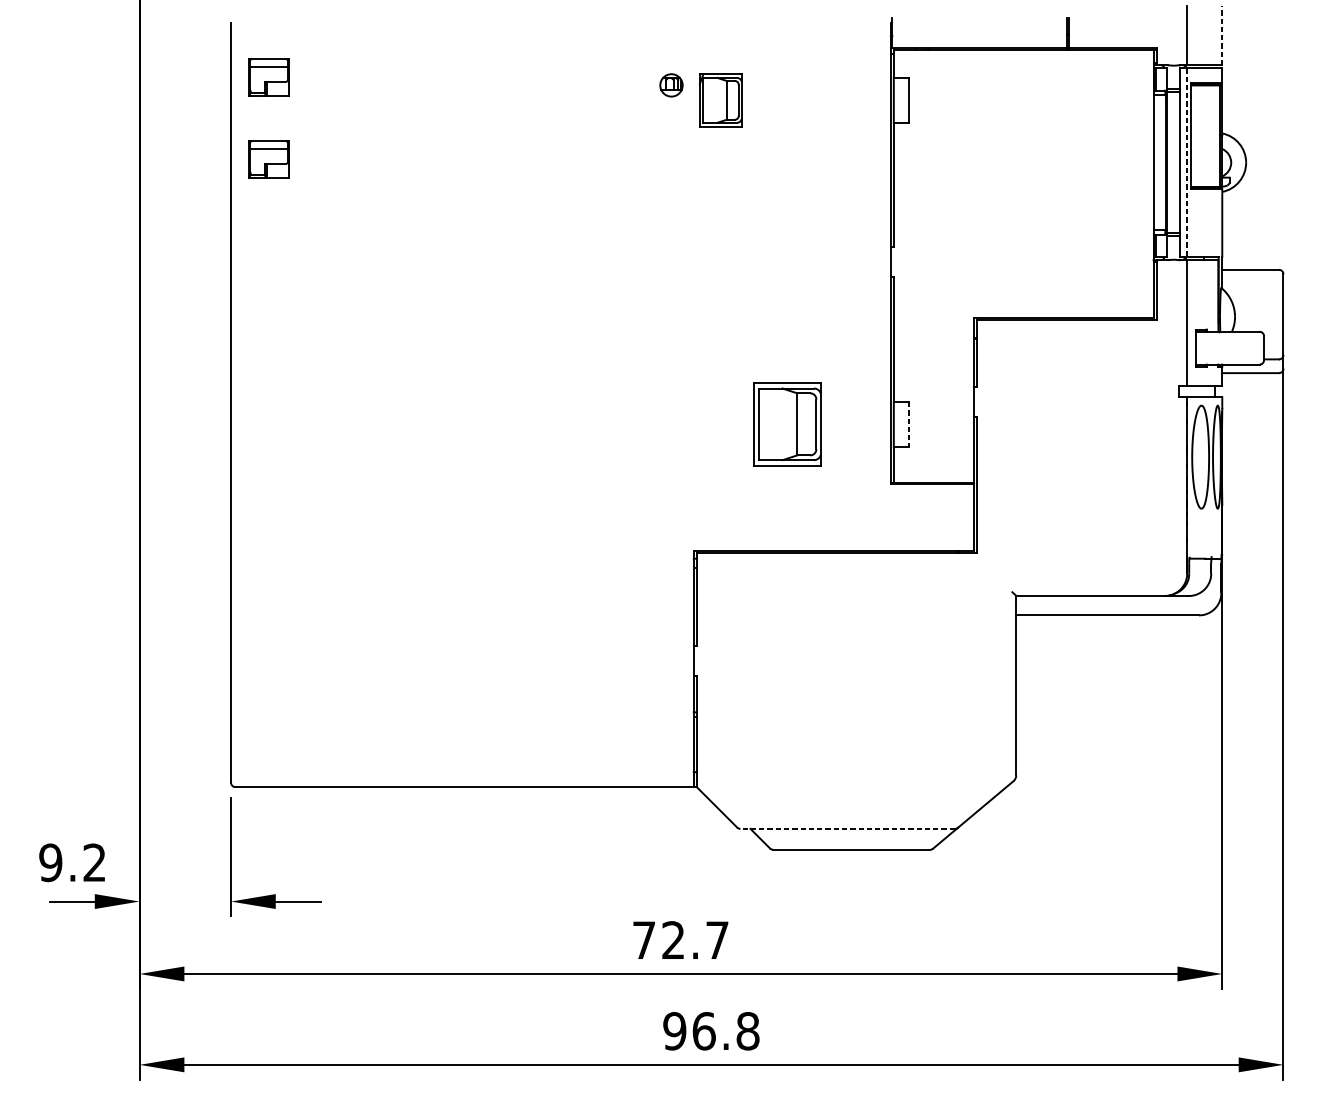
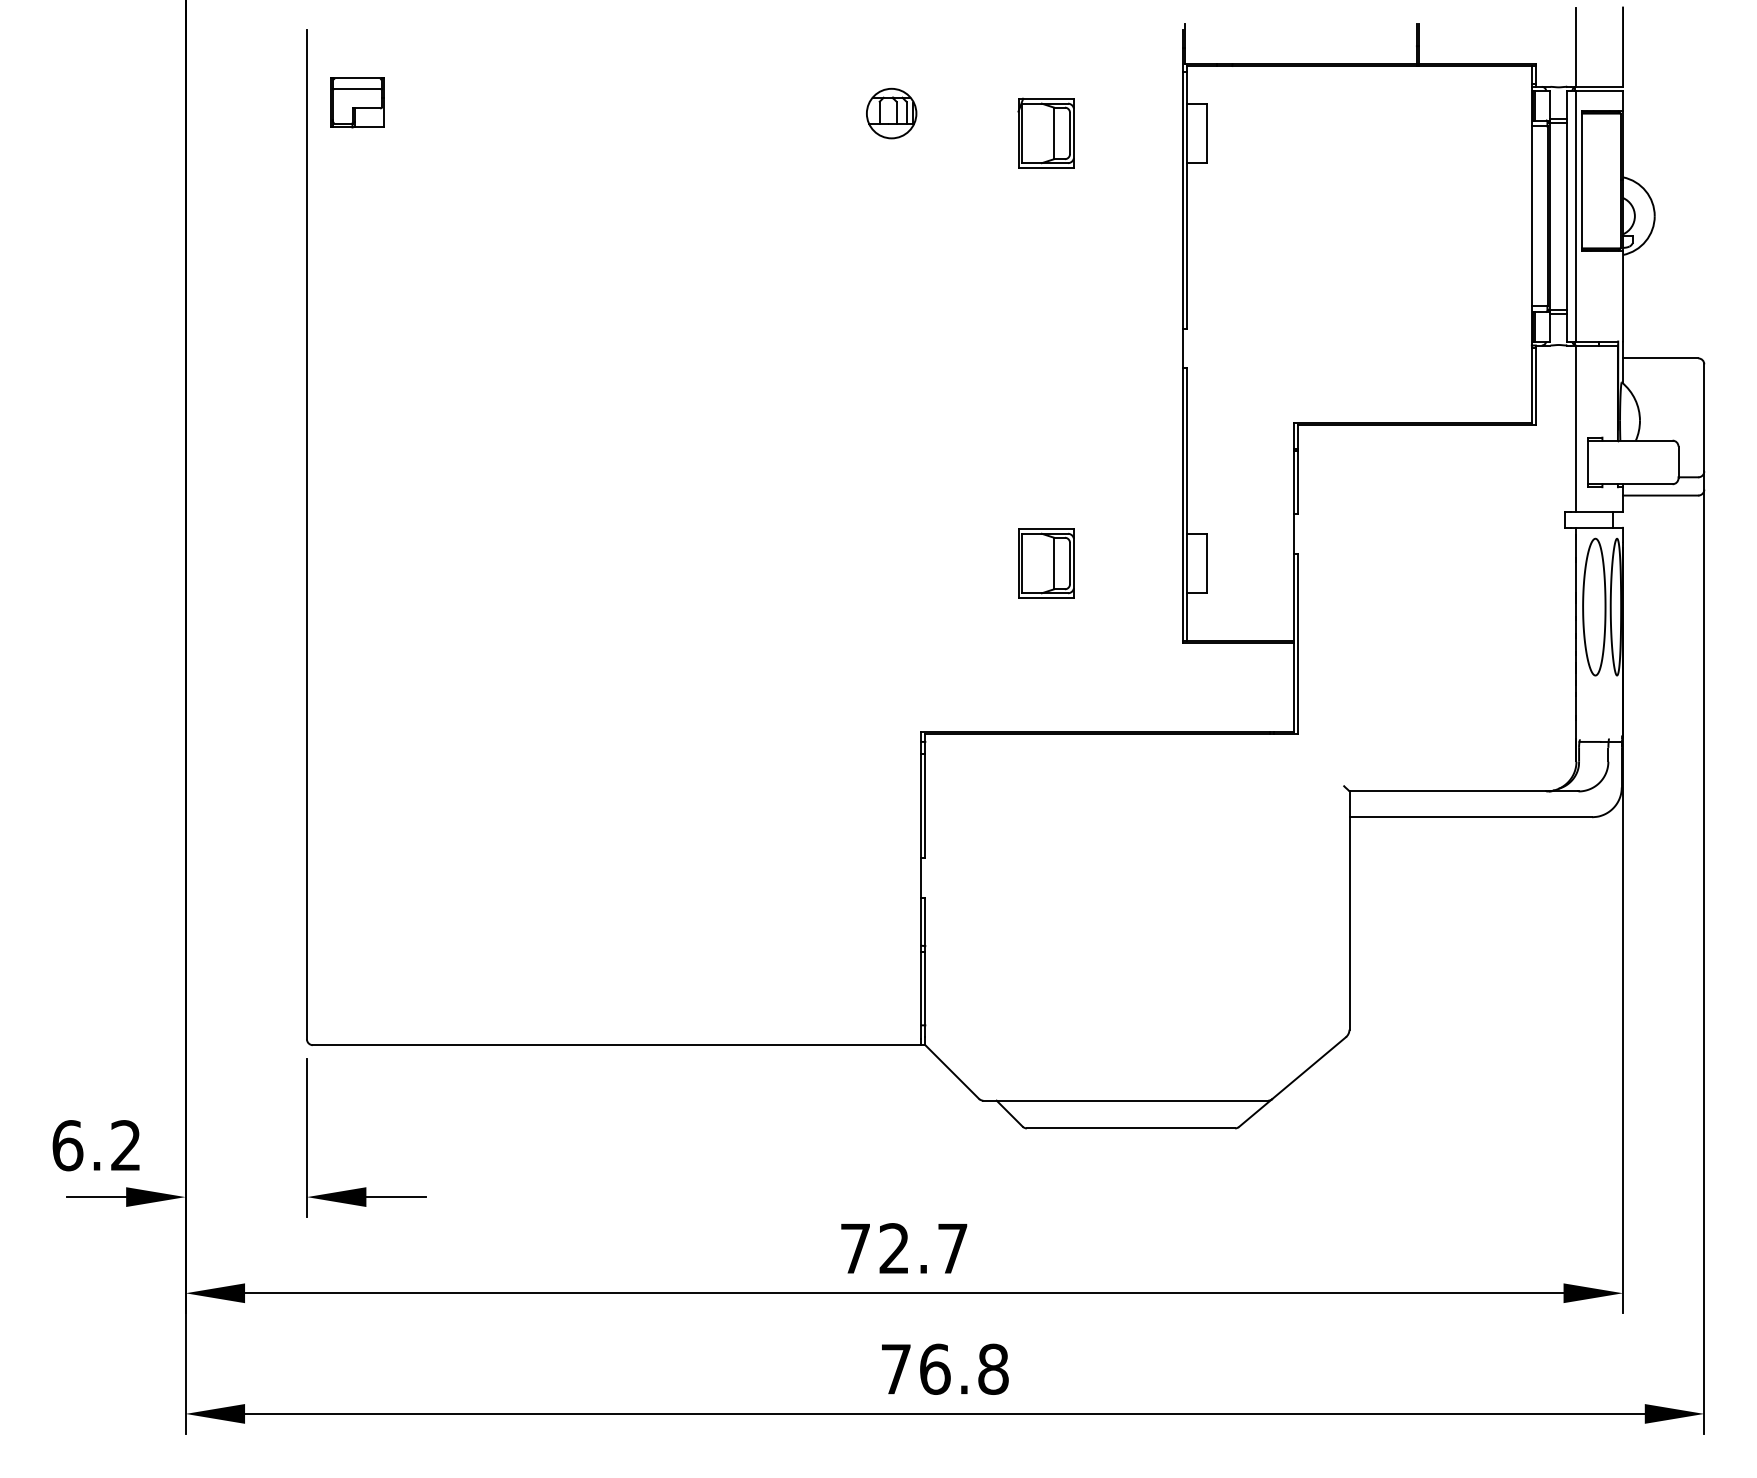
line: (1222, 35) -> (1623, 47), dashed -> solid
part: (671, 85) -> (891, 113), size x1.67
part: (720, 99) -> (1045, 132), moved
part: (269, 159) -> (357, 211), removed
line: (1187, 162) -> (1576, 216), dashed -> solid
part: (788, 424) -> (1046, 563), size x0.62
line: (908, 424) -> (1206, 563), dashed -> solid
line: (847, 828) -> (1125, 1100), dashed -> solid
text: (50, 862) -> (67, 1145), 9.2 -> 6.2
text: (674, 1030) -> (895, 1368), 96.8 -> 76.8

